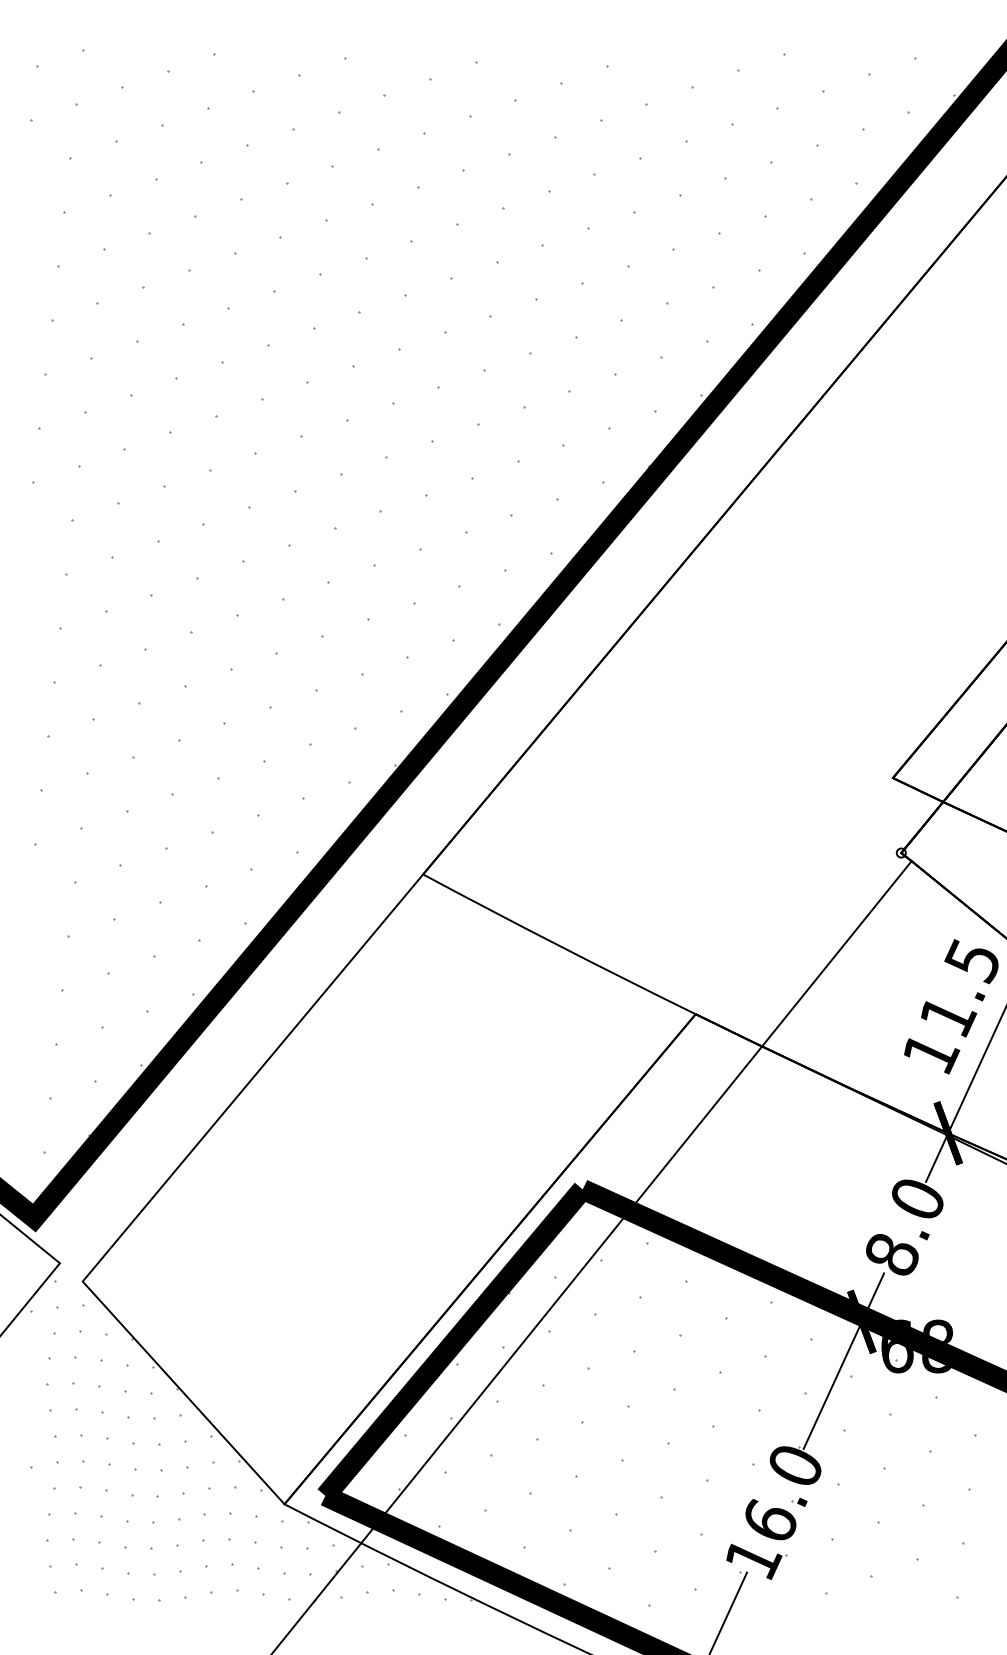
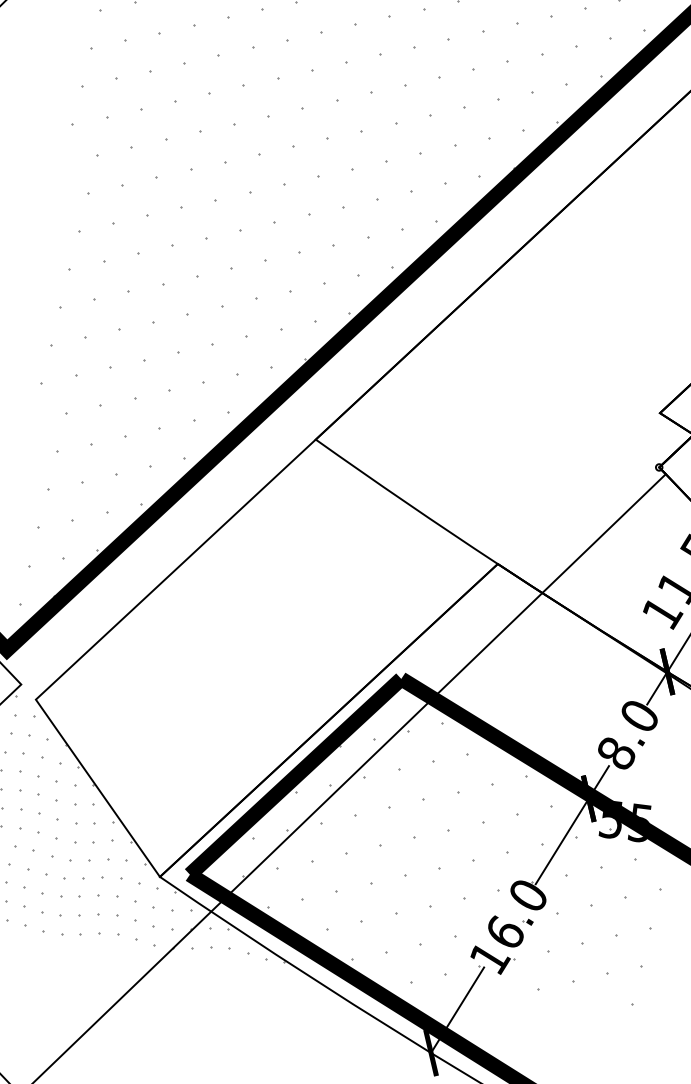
text: (916, 1346) -> (625, 821), 68 -> 55

